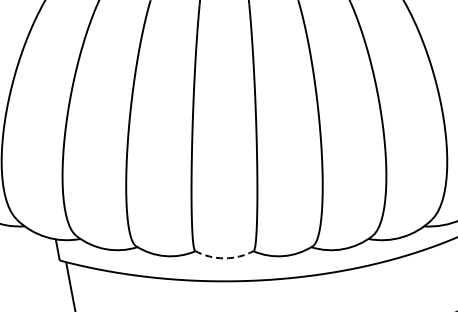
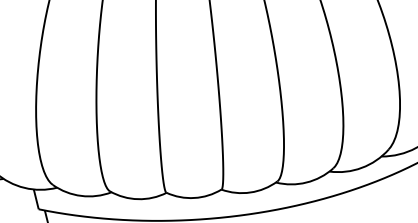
arc: (224, 258) -> (194, 198), dashed -> solid

